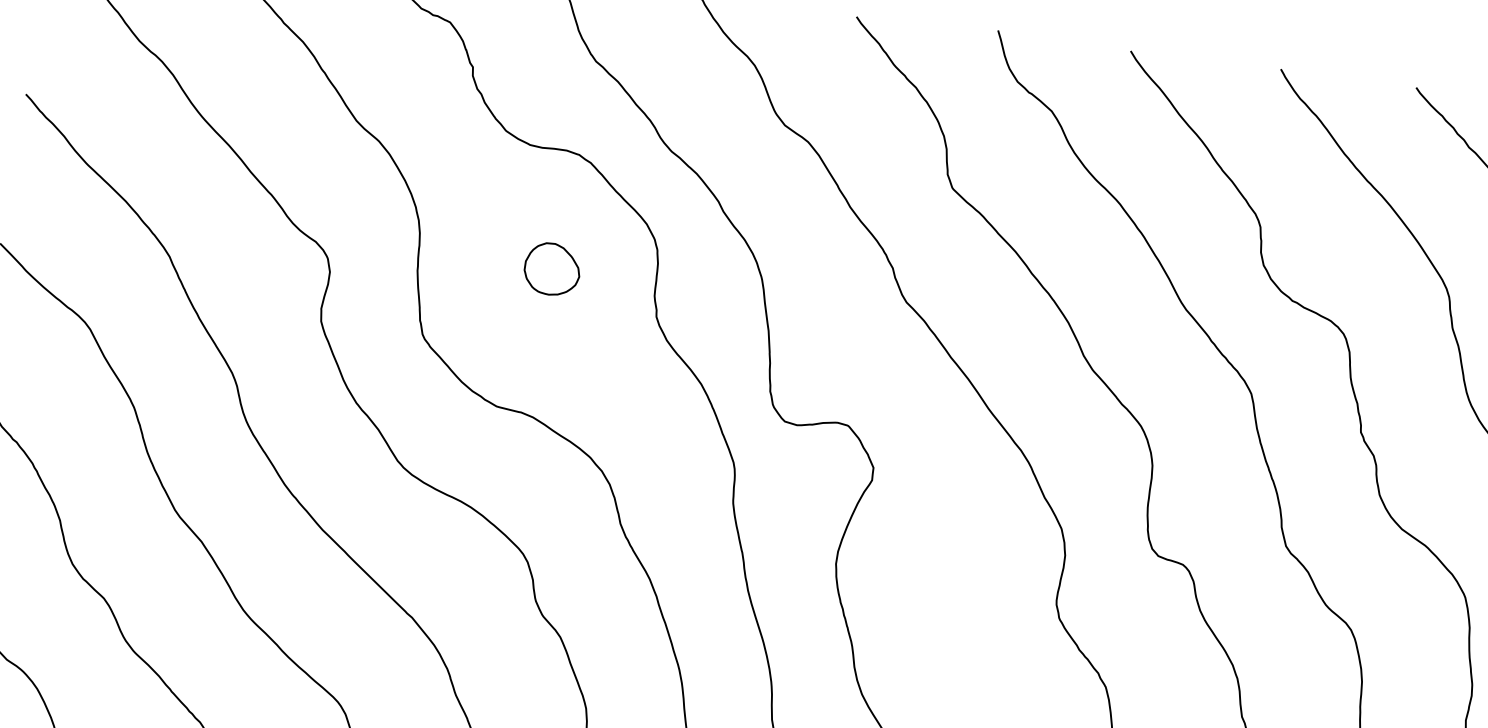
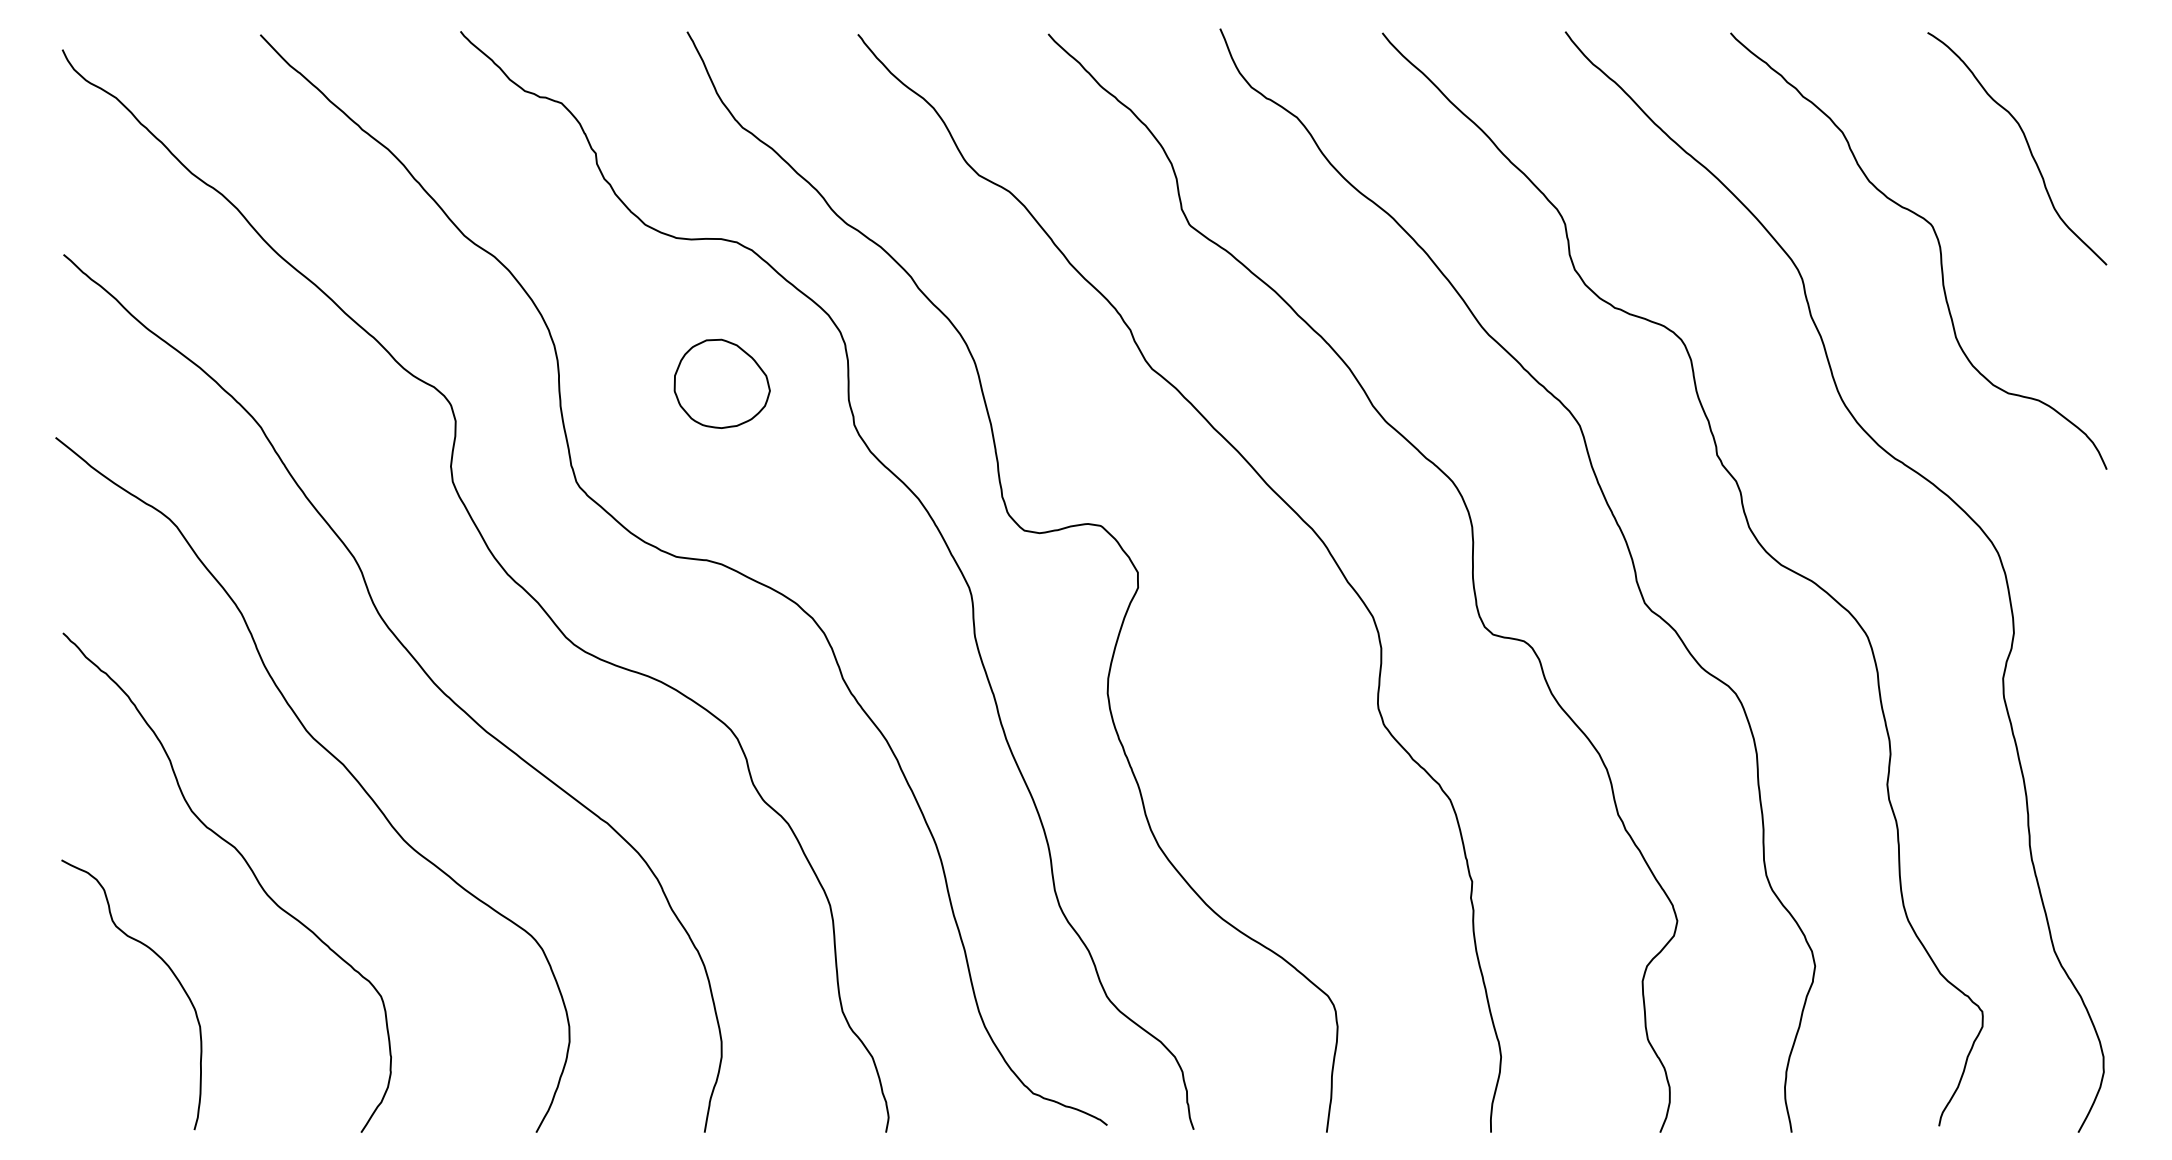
part: (551, 269) -> (721, 383), size x1.43

